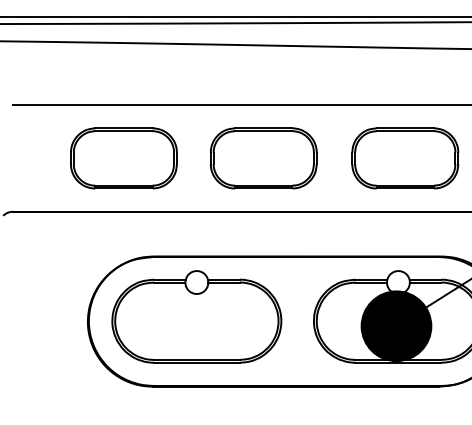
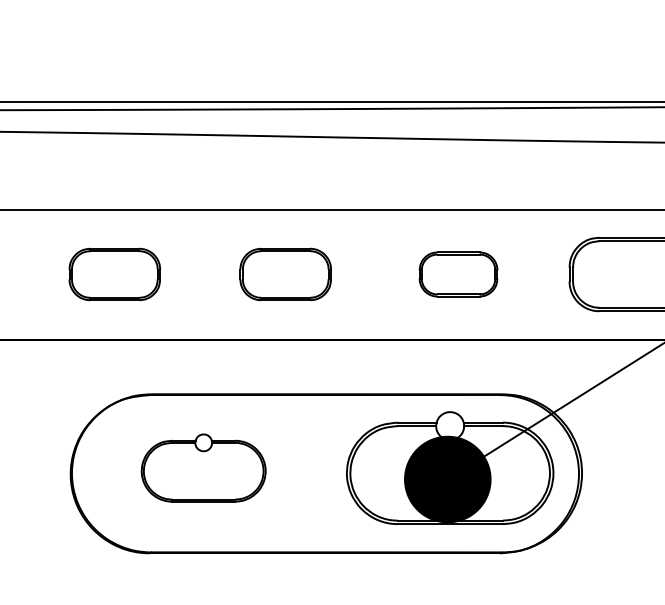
part: (123, 158) -> (114, 274), size x0.7
part: (263, 158) -> (285, 274), size x0.7
part: (405, 158) -> (458, 274), size x0.6
part: (196, 316) -> (203, 467), size x0.6

